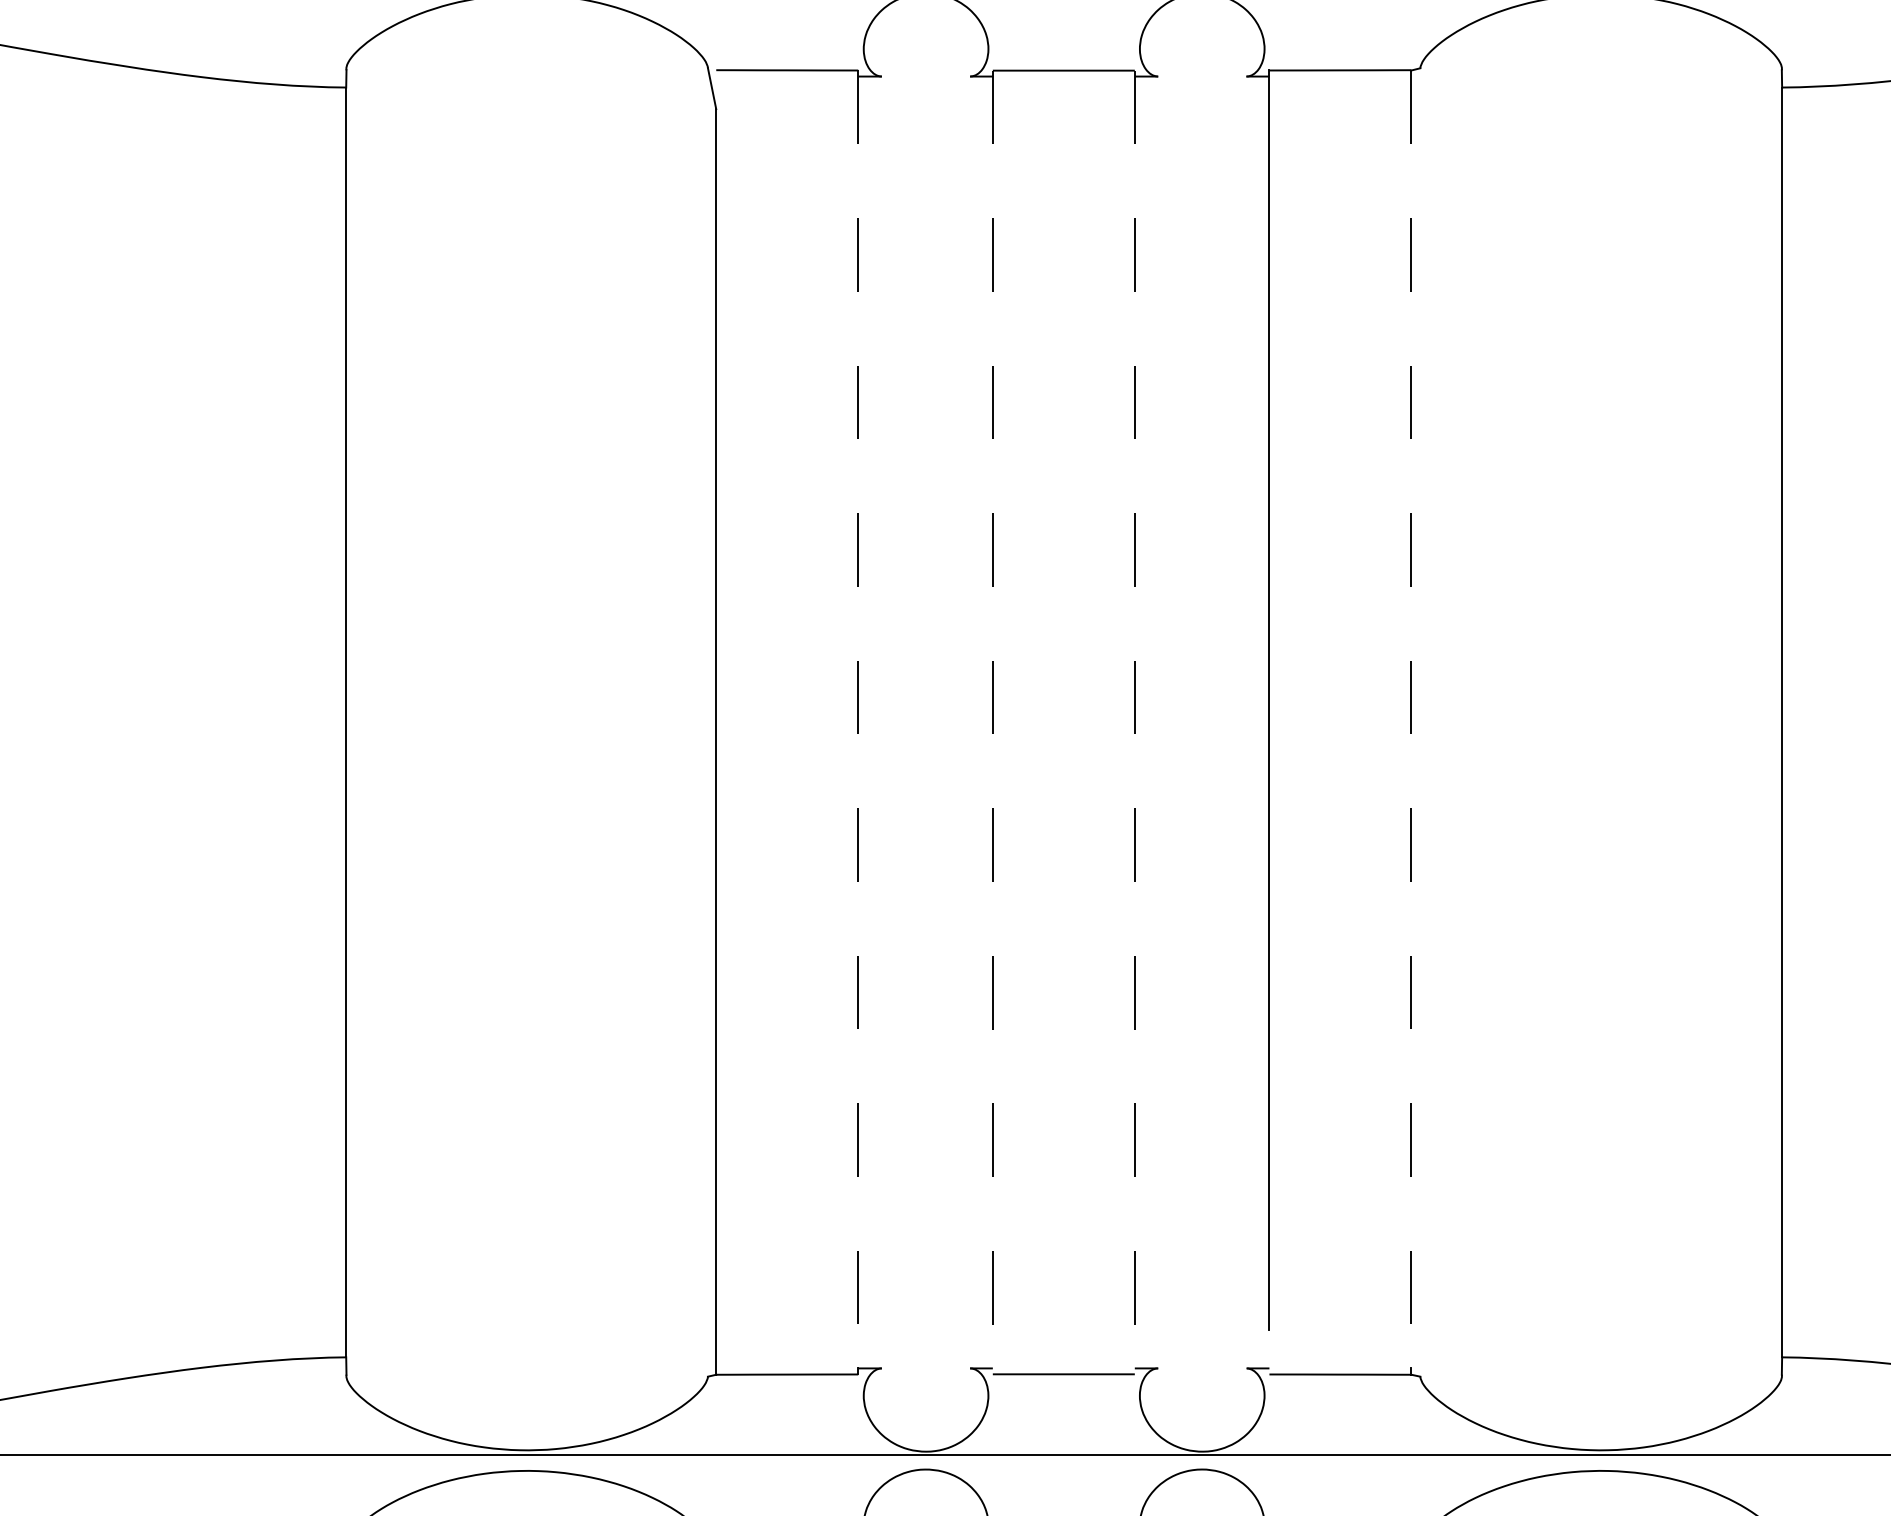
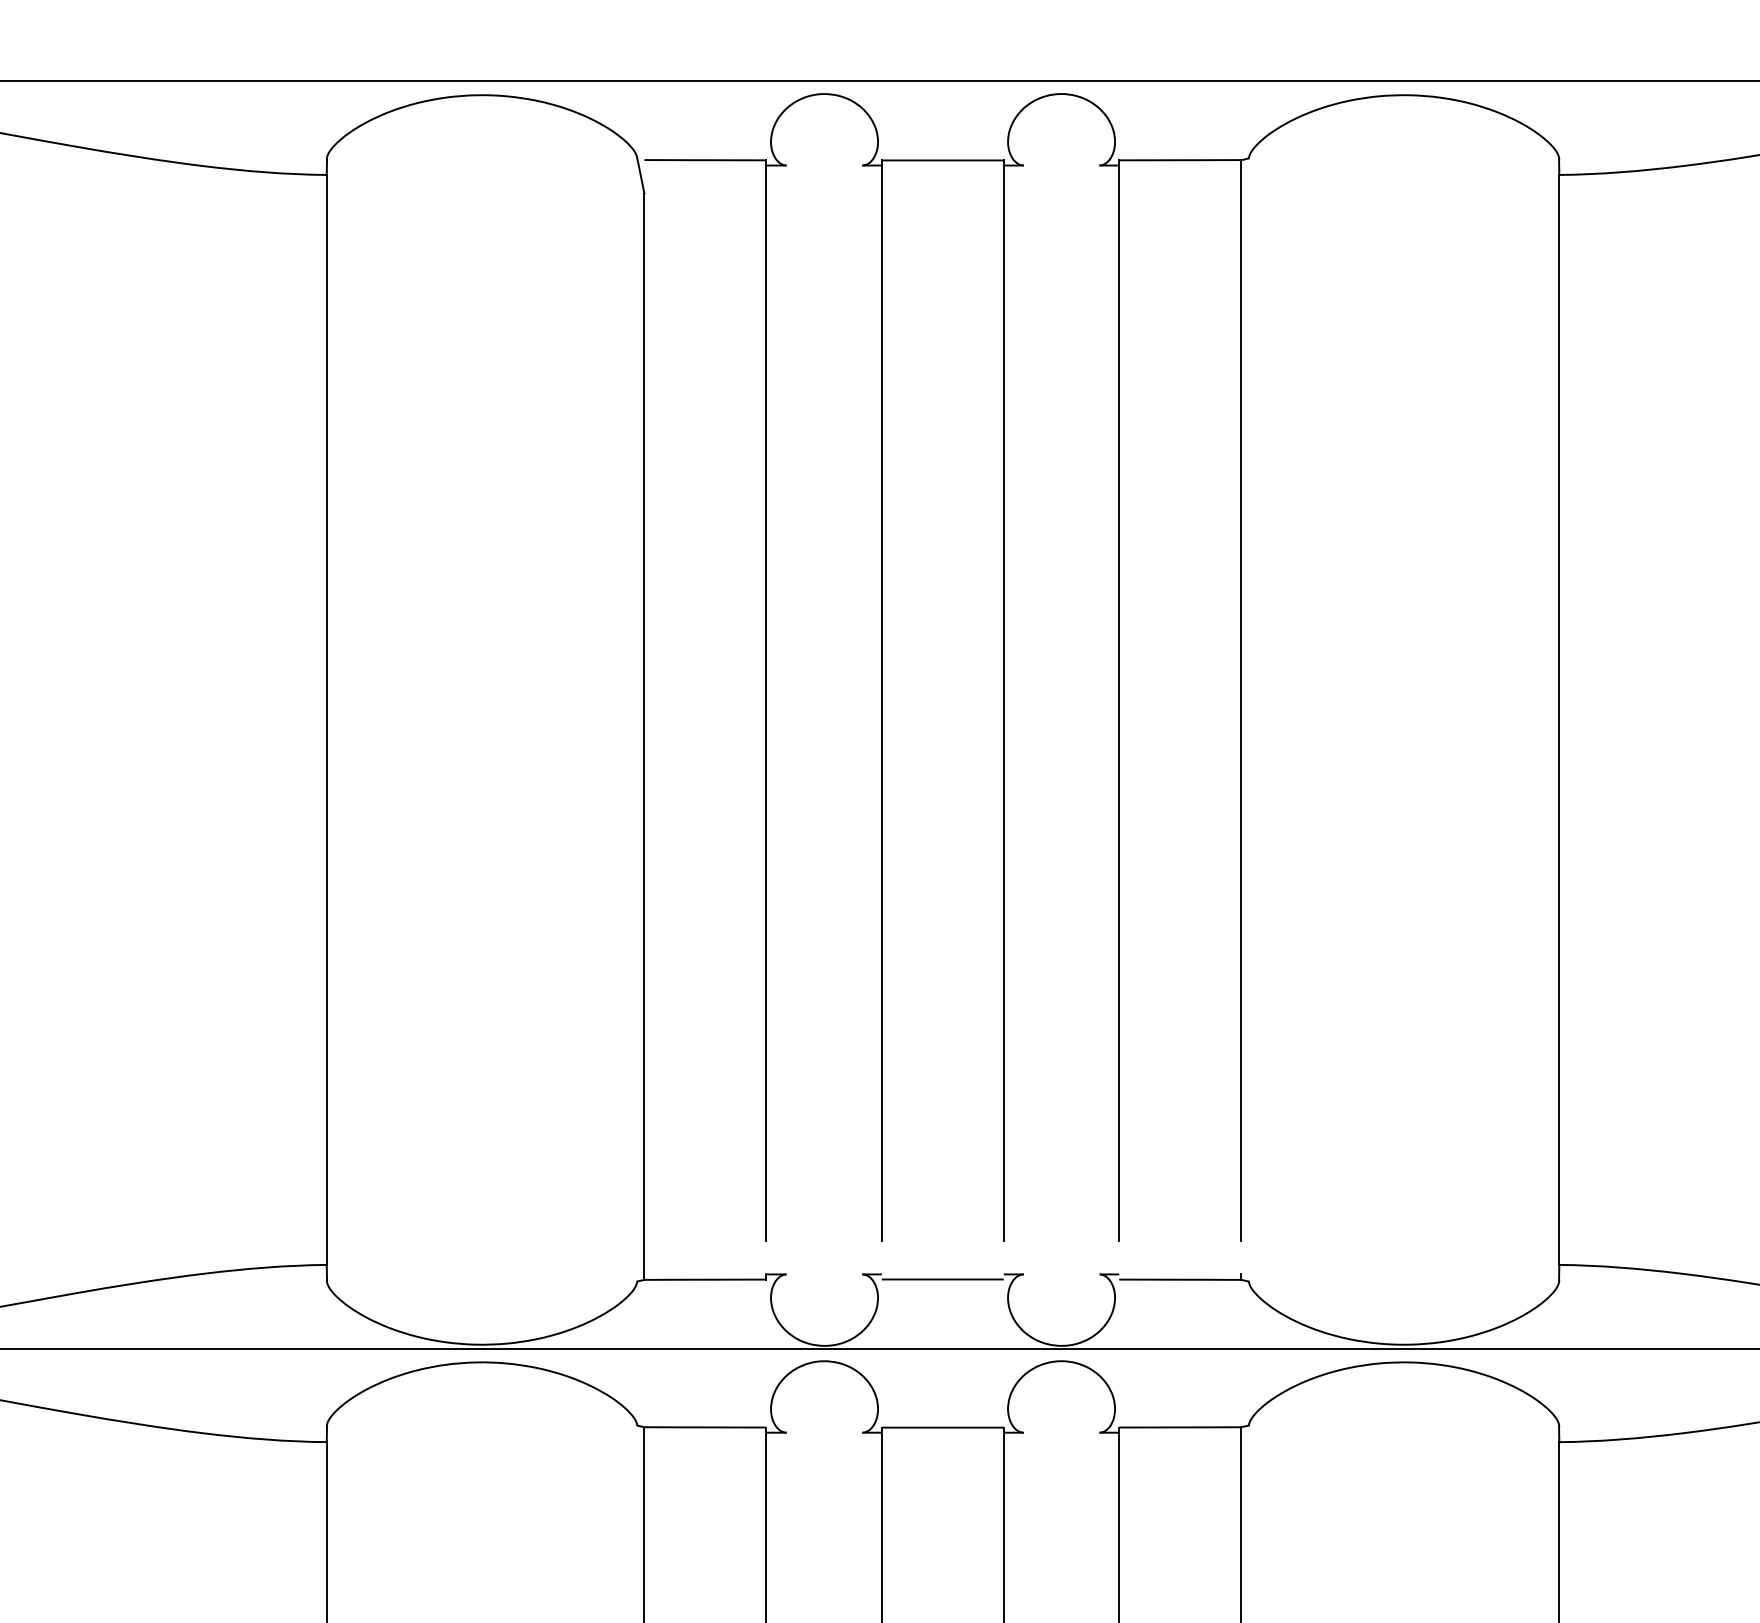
line: (858, 700) -> (766, 701), dashed -> solid
line: (992, 700) -> (881, 701), dashed -> solid
line: (1134, 700) -> (1003, 701), dashed -> solid
line: (1411, 700) -> (1241, 701), dashed -> solid

